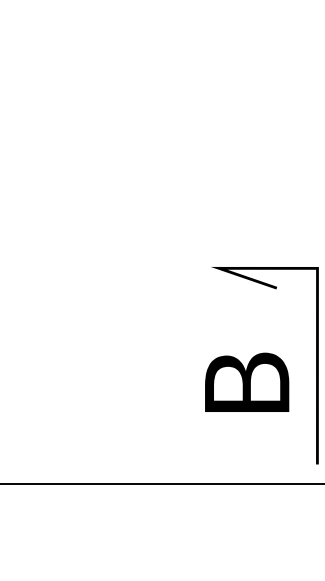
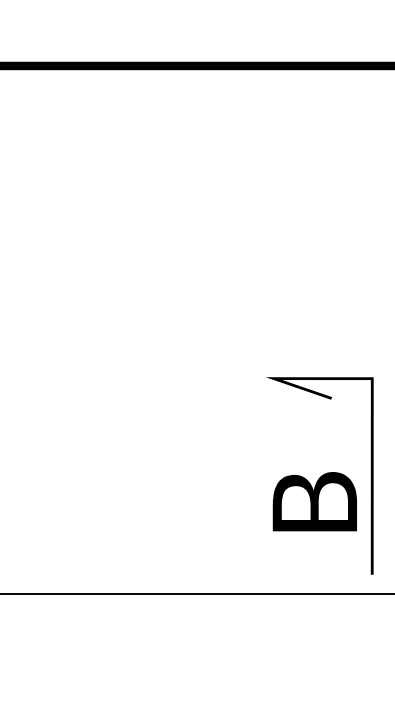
text: (246, 382) -> (314, 501), moved

